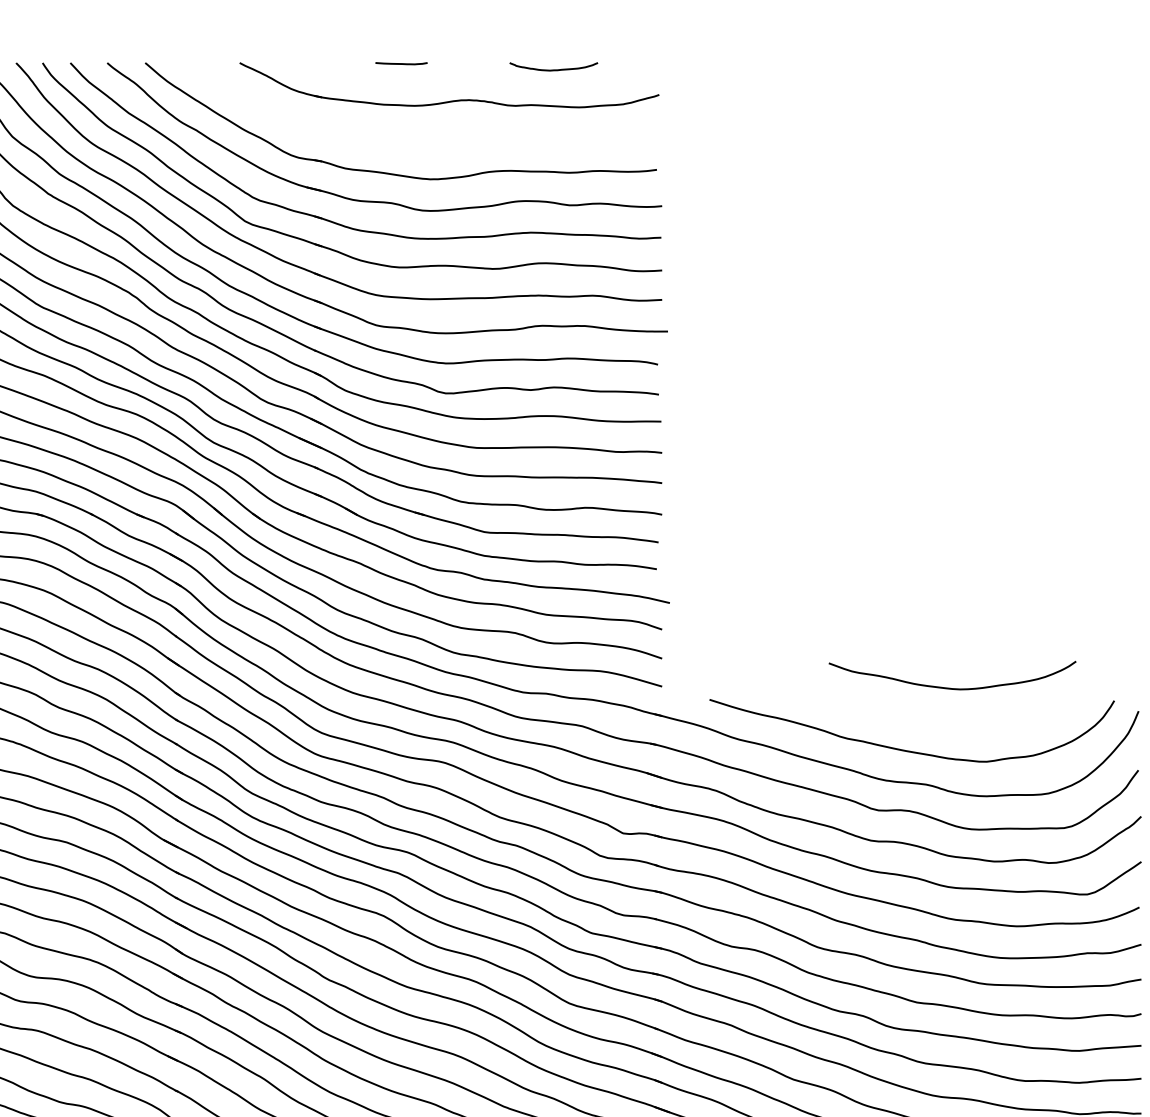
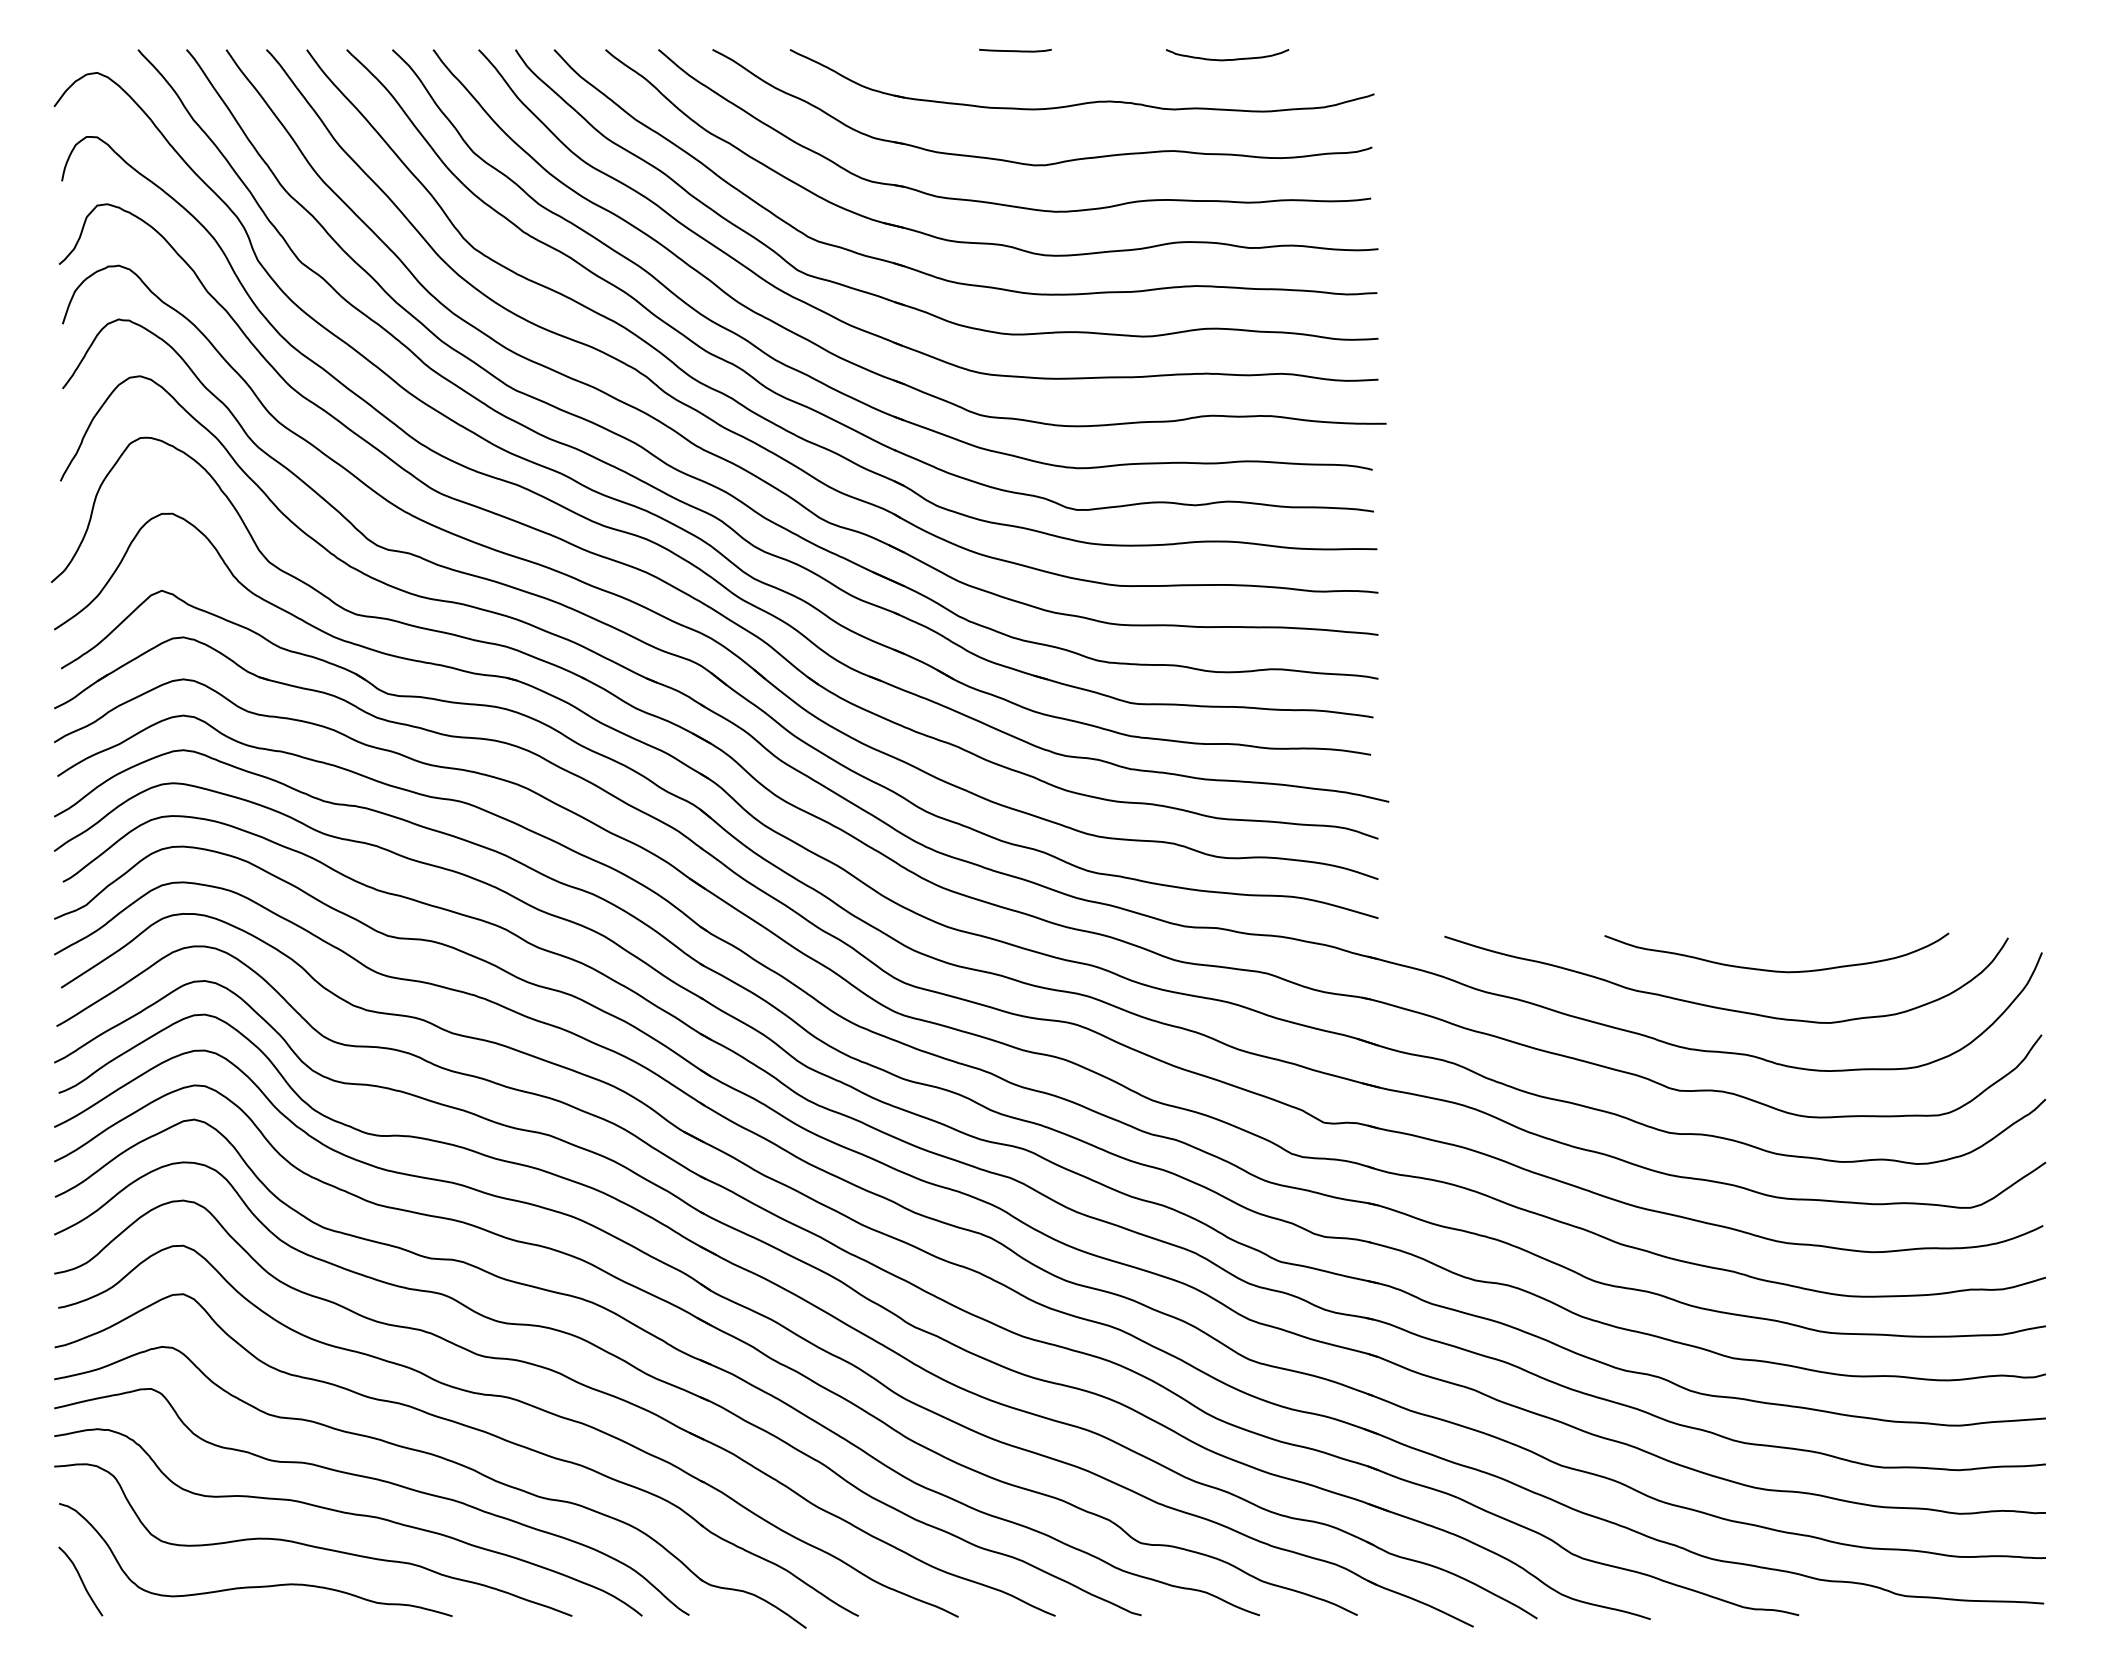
part: (429, 143) -> (1054, 162), added
curve: (952, 688) -> (1776, 970), moved

